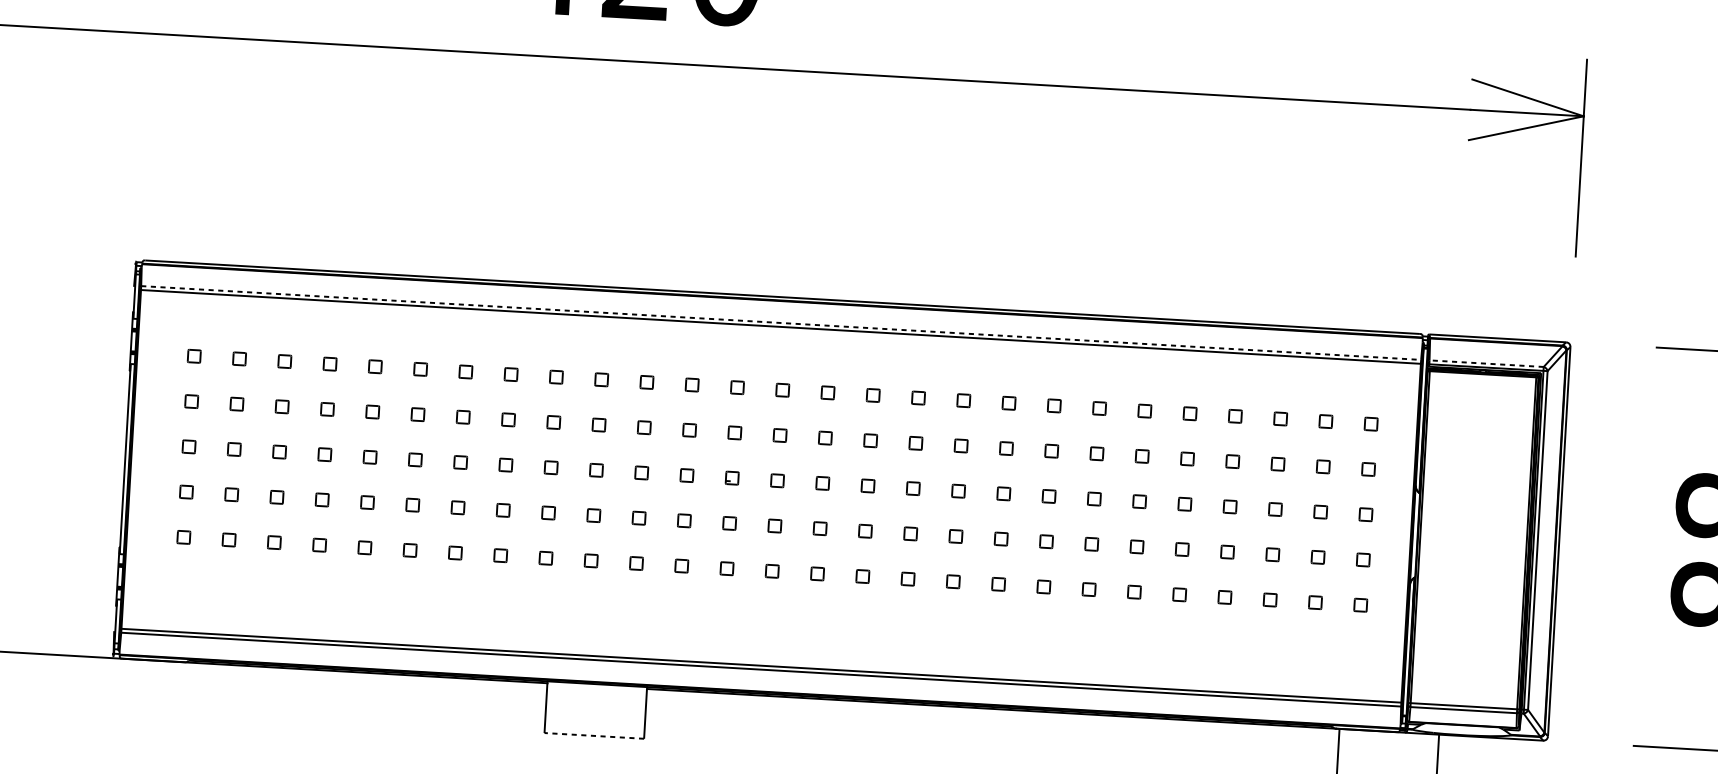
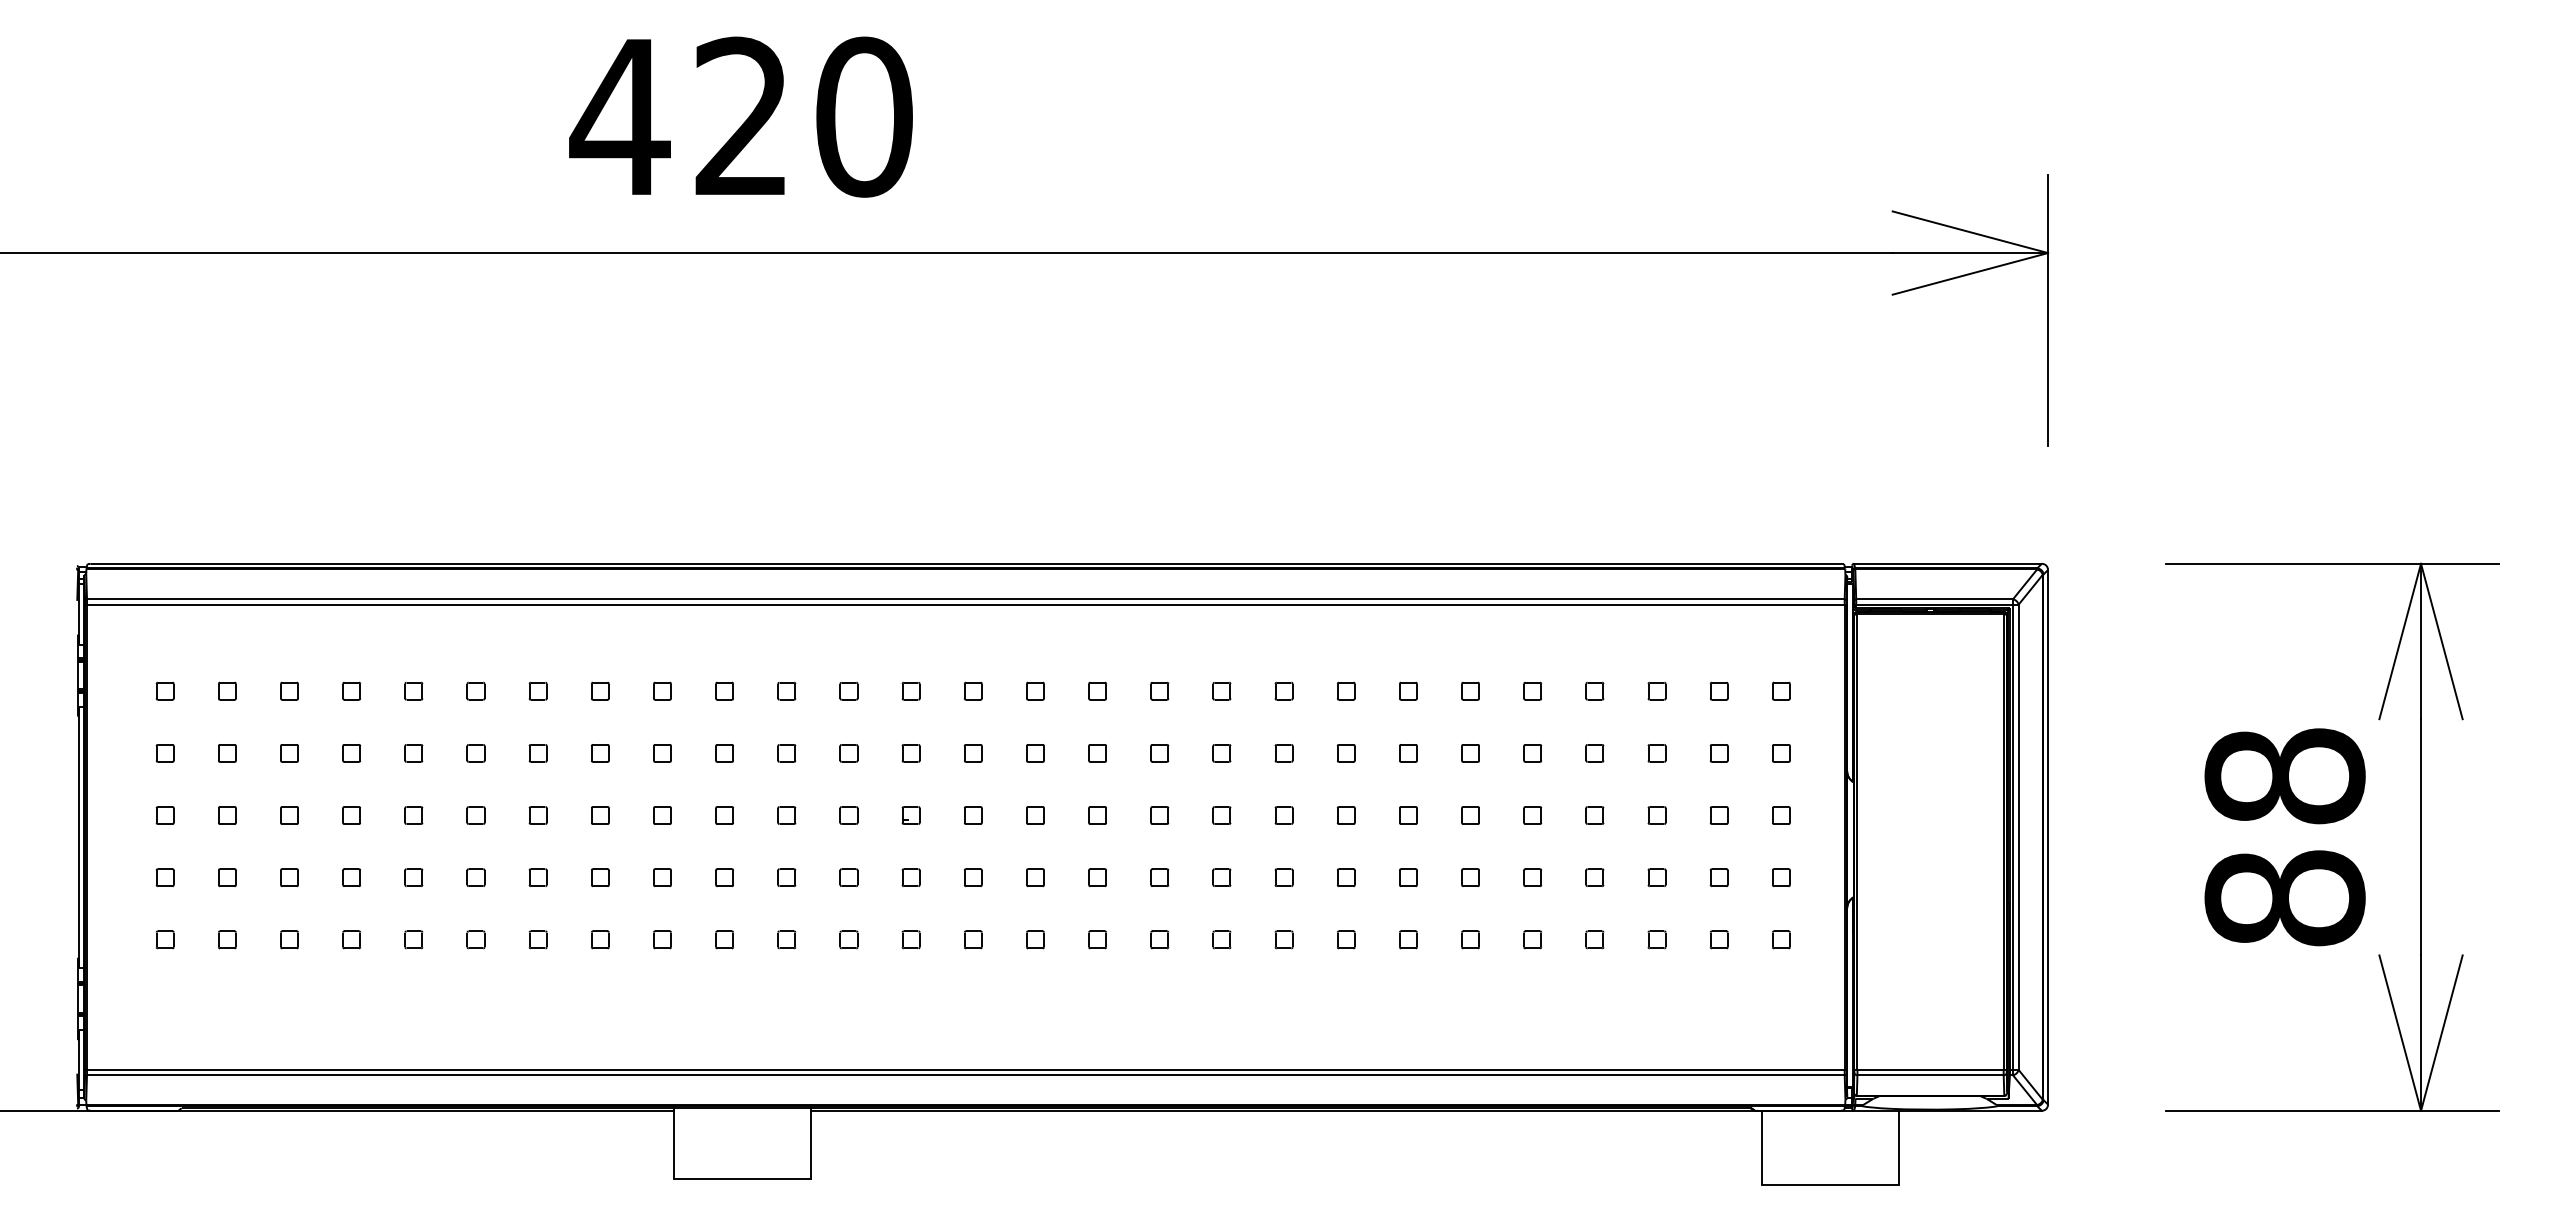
line: (780, 323) -> (965, 599), dashed -> solid
line: (1486, 363) -> (1934, 599), dashed -> solid
line: (594, 736) -> (742, 1179), dashed -> solid

